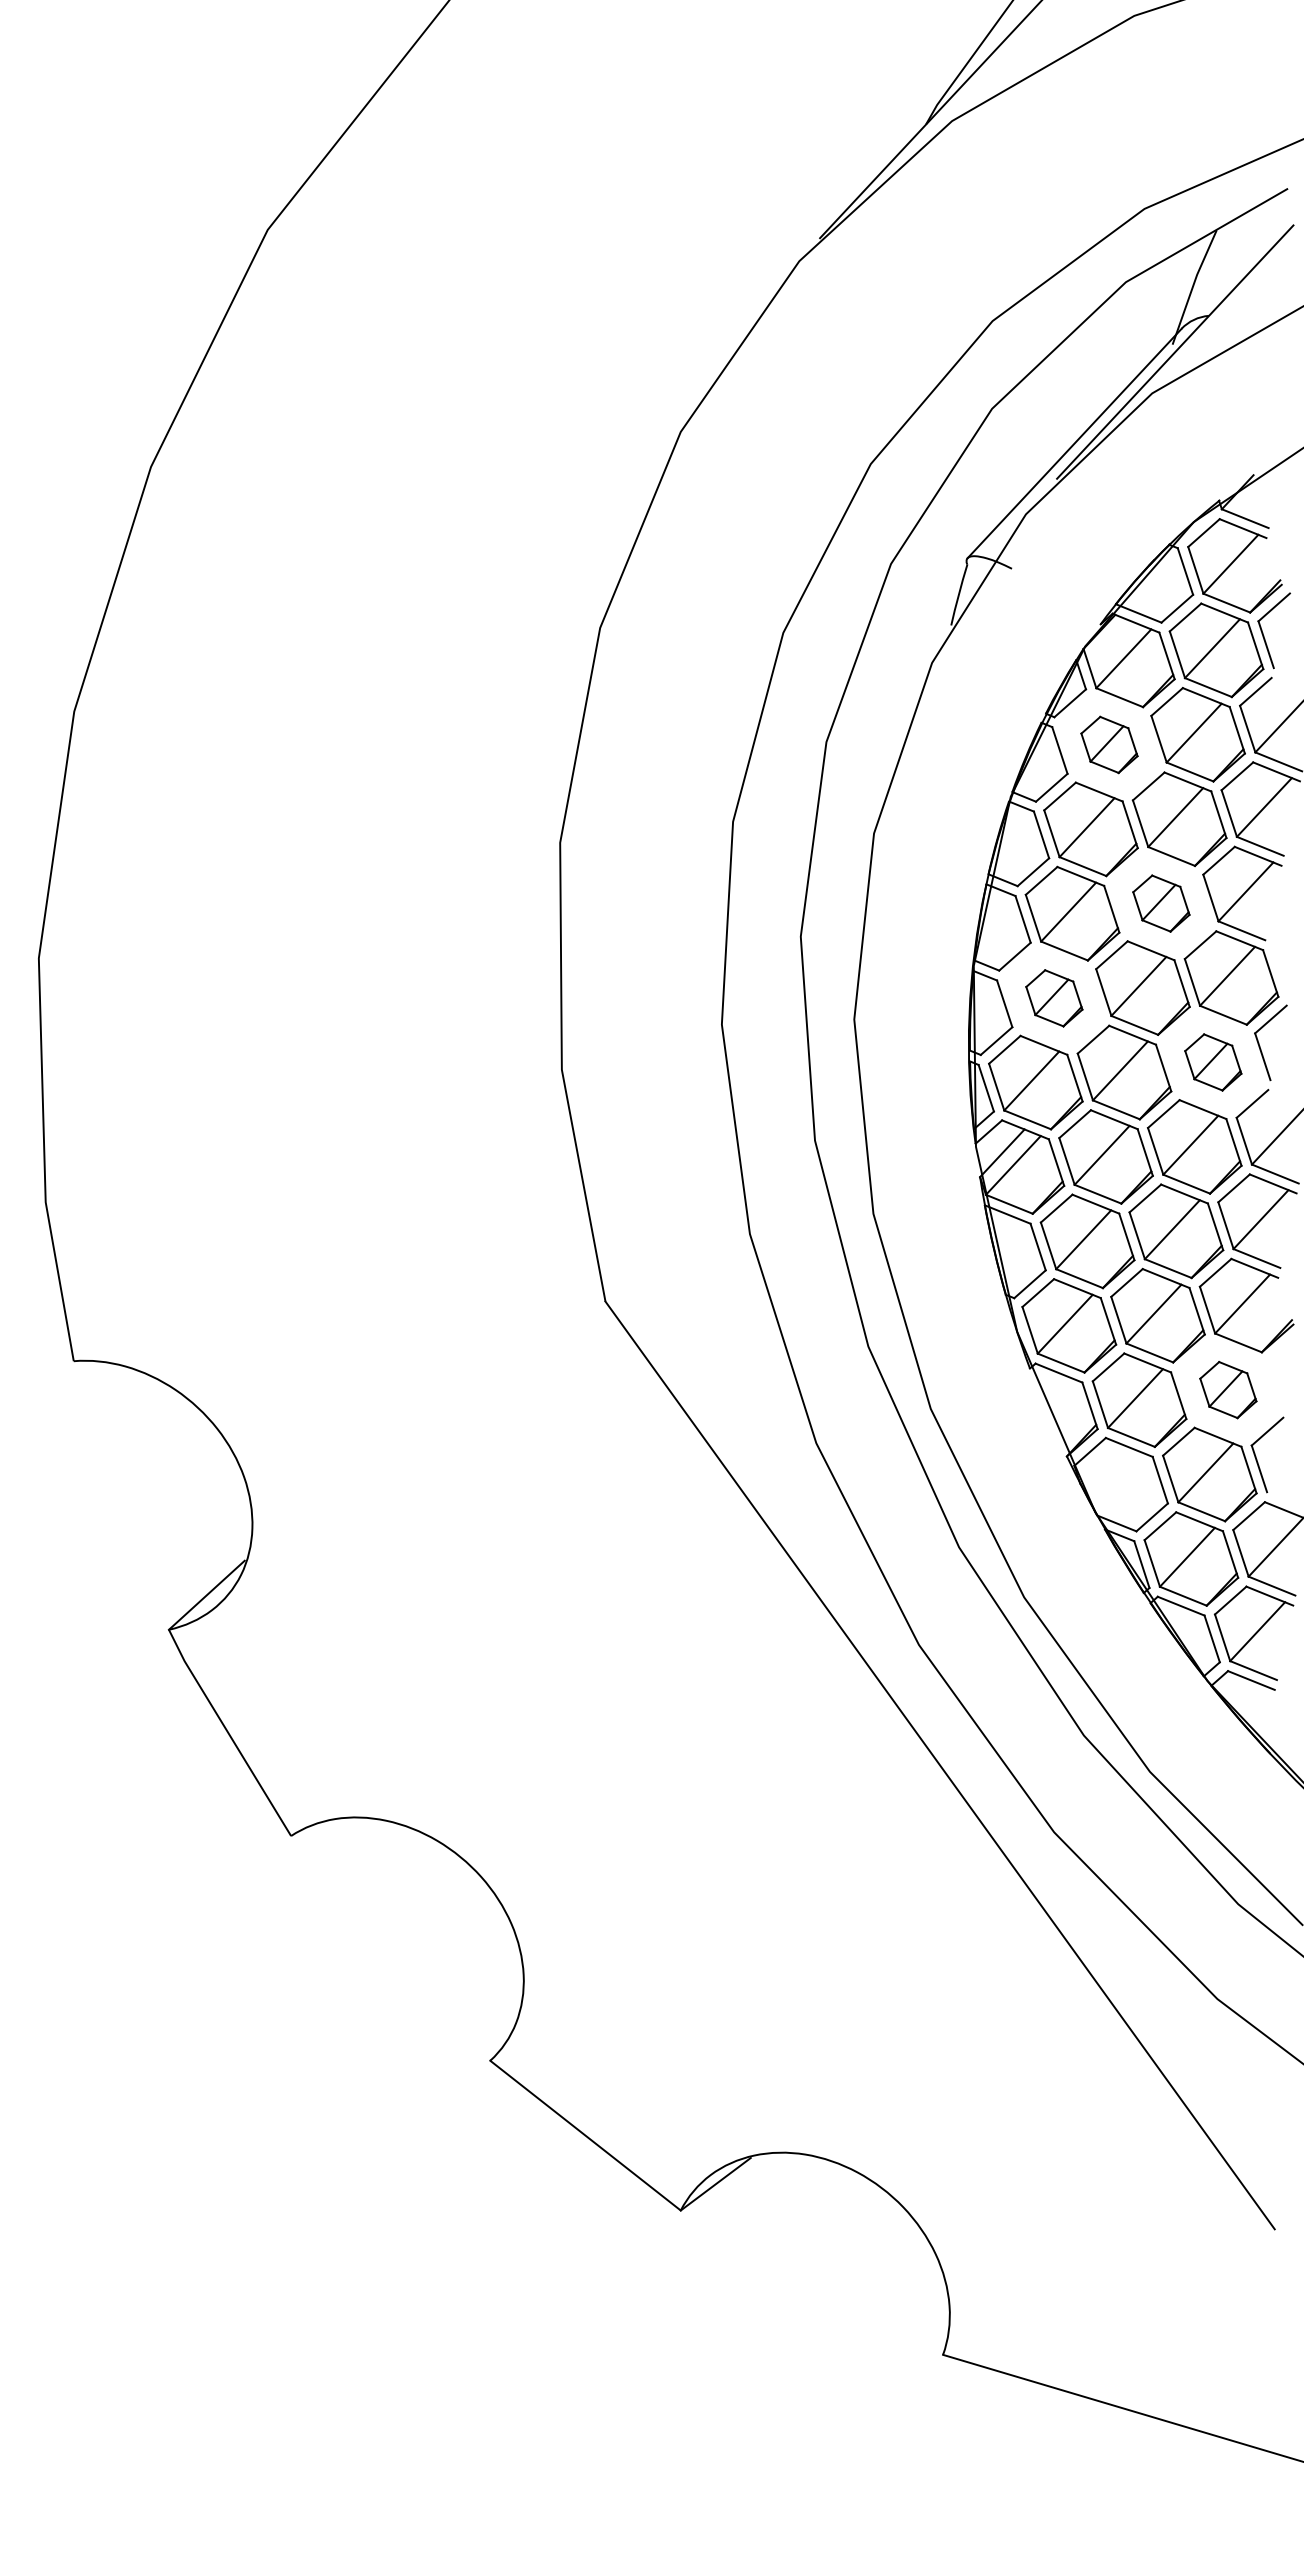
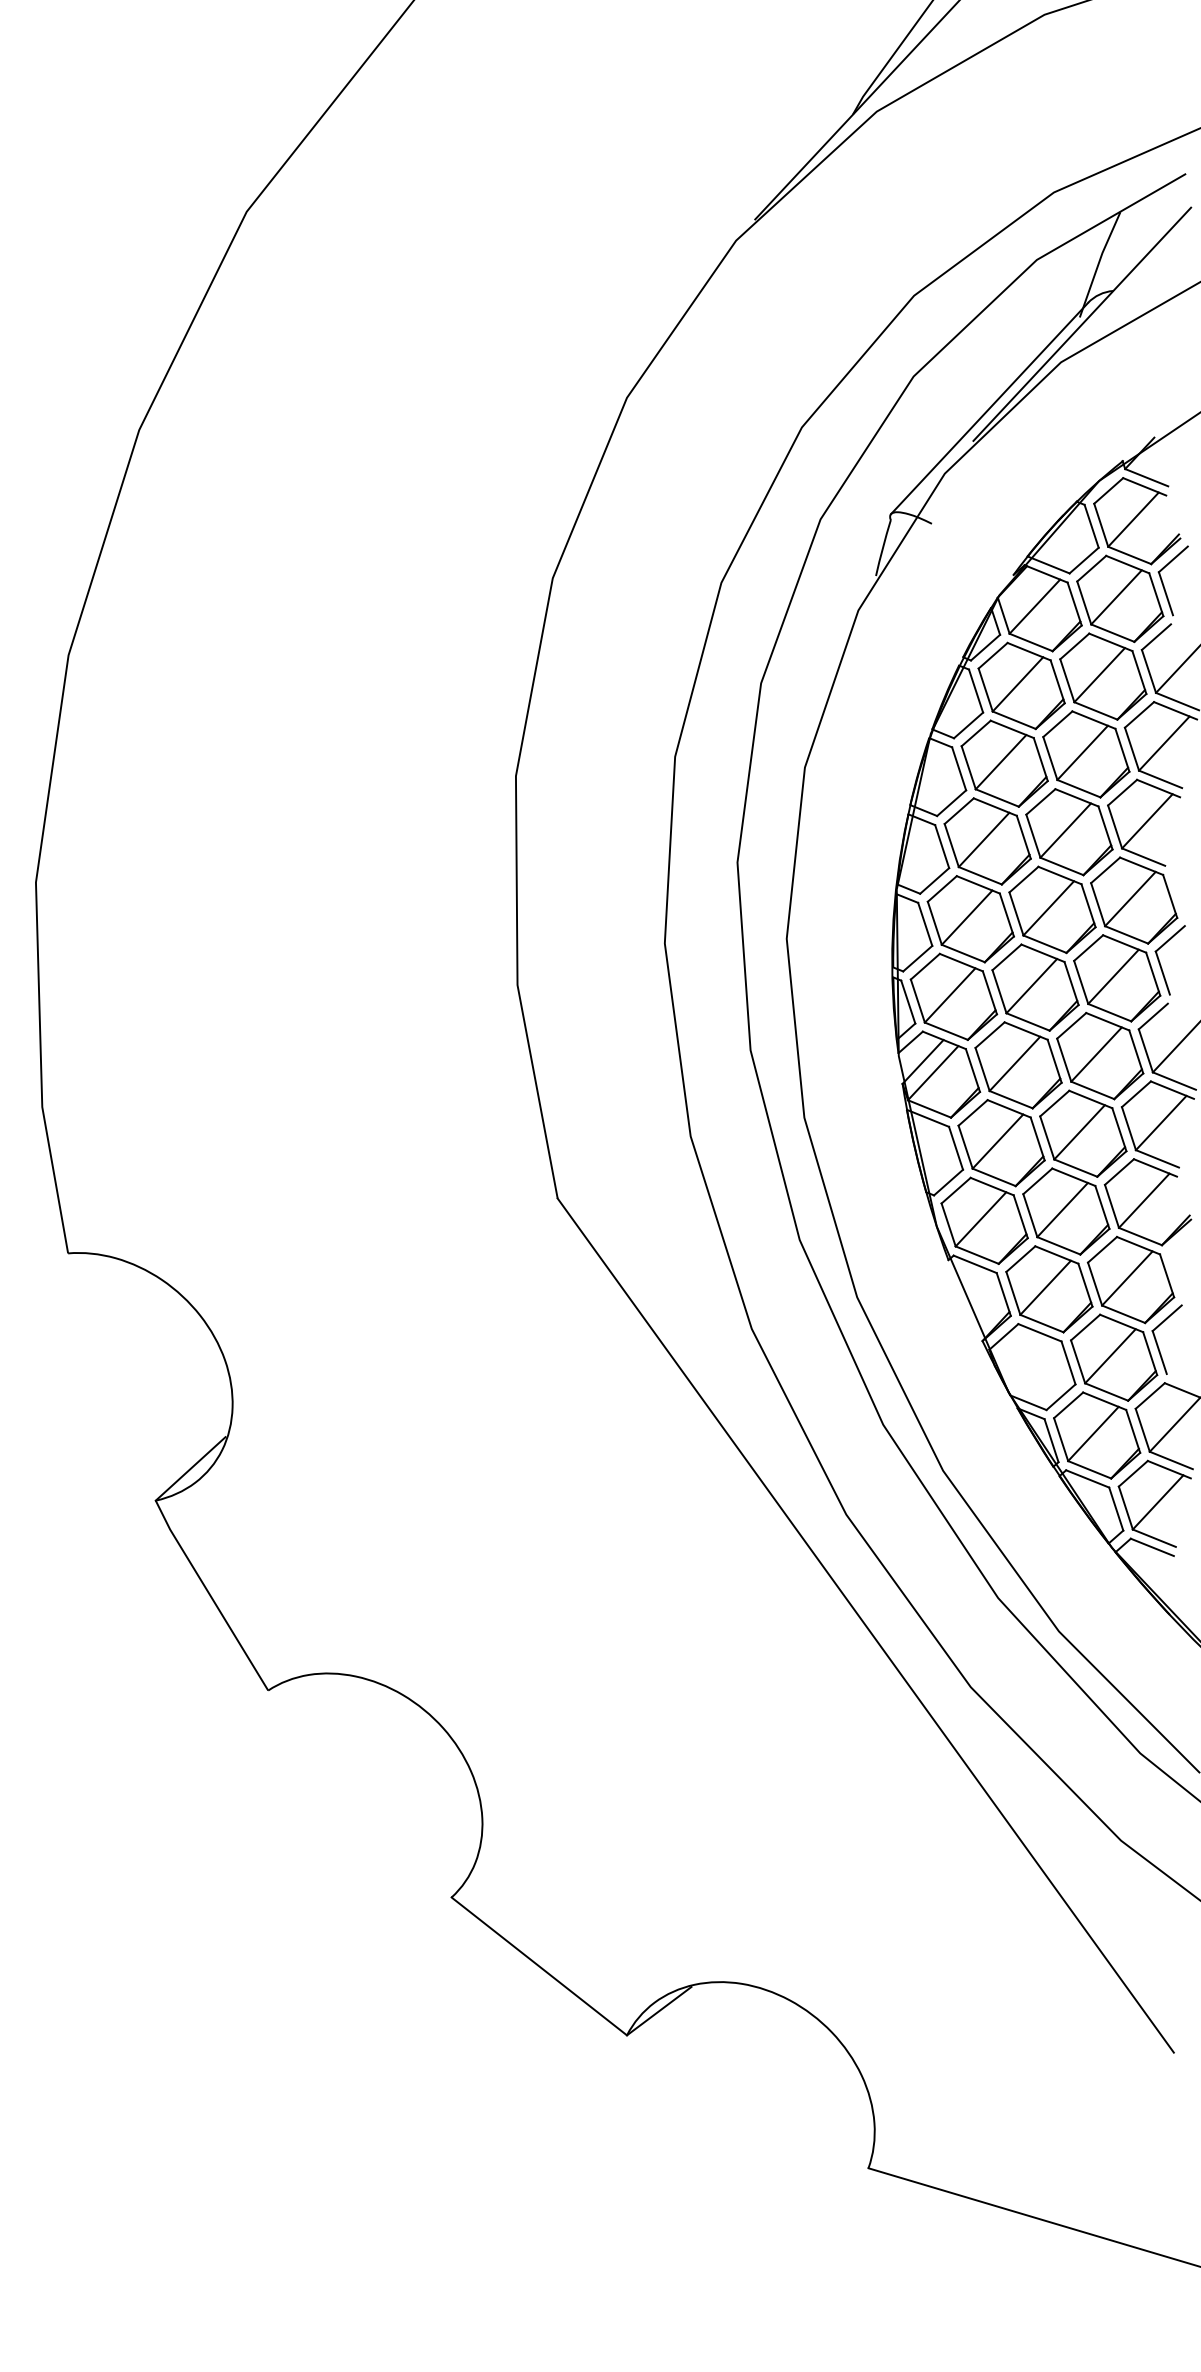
part: (1109, 744) -> (1021, 685), size x1.67
part: (1161, 903) -> (1069, 831), size x1.67
part: (1054, 998) -> (971, 919), size x1.67
part: (1213, 1062) -> (1117, 978), size x1.67
part: (1228, 1389) -> (1131, 1279), size x1.67

